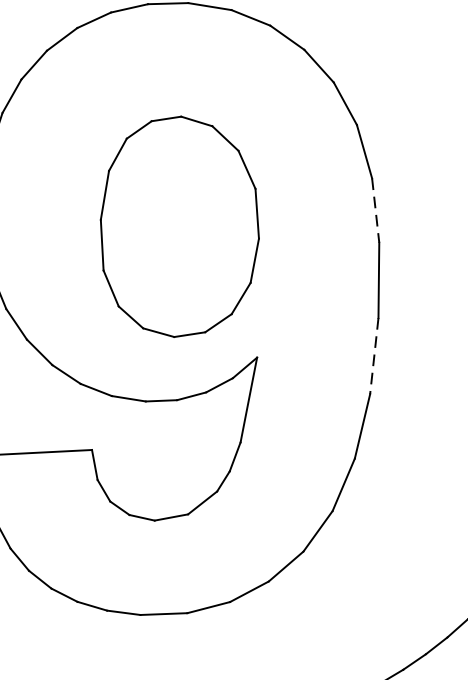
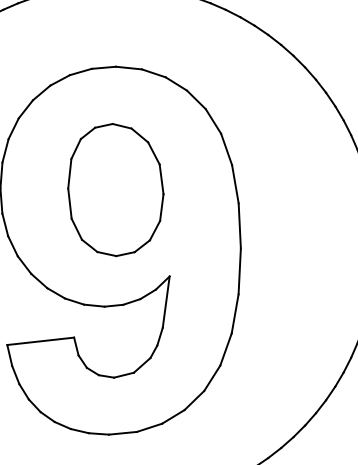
line: (375, 210) -> (235, 184), dashed -> solid
part: (179, 227) -> (115, 190), moved
line: (373, 356) -> (239, 271), dashed -> solid

